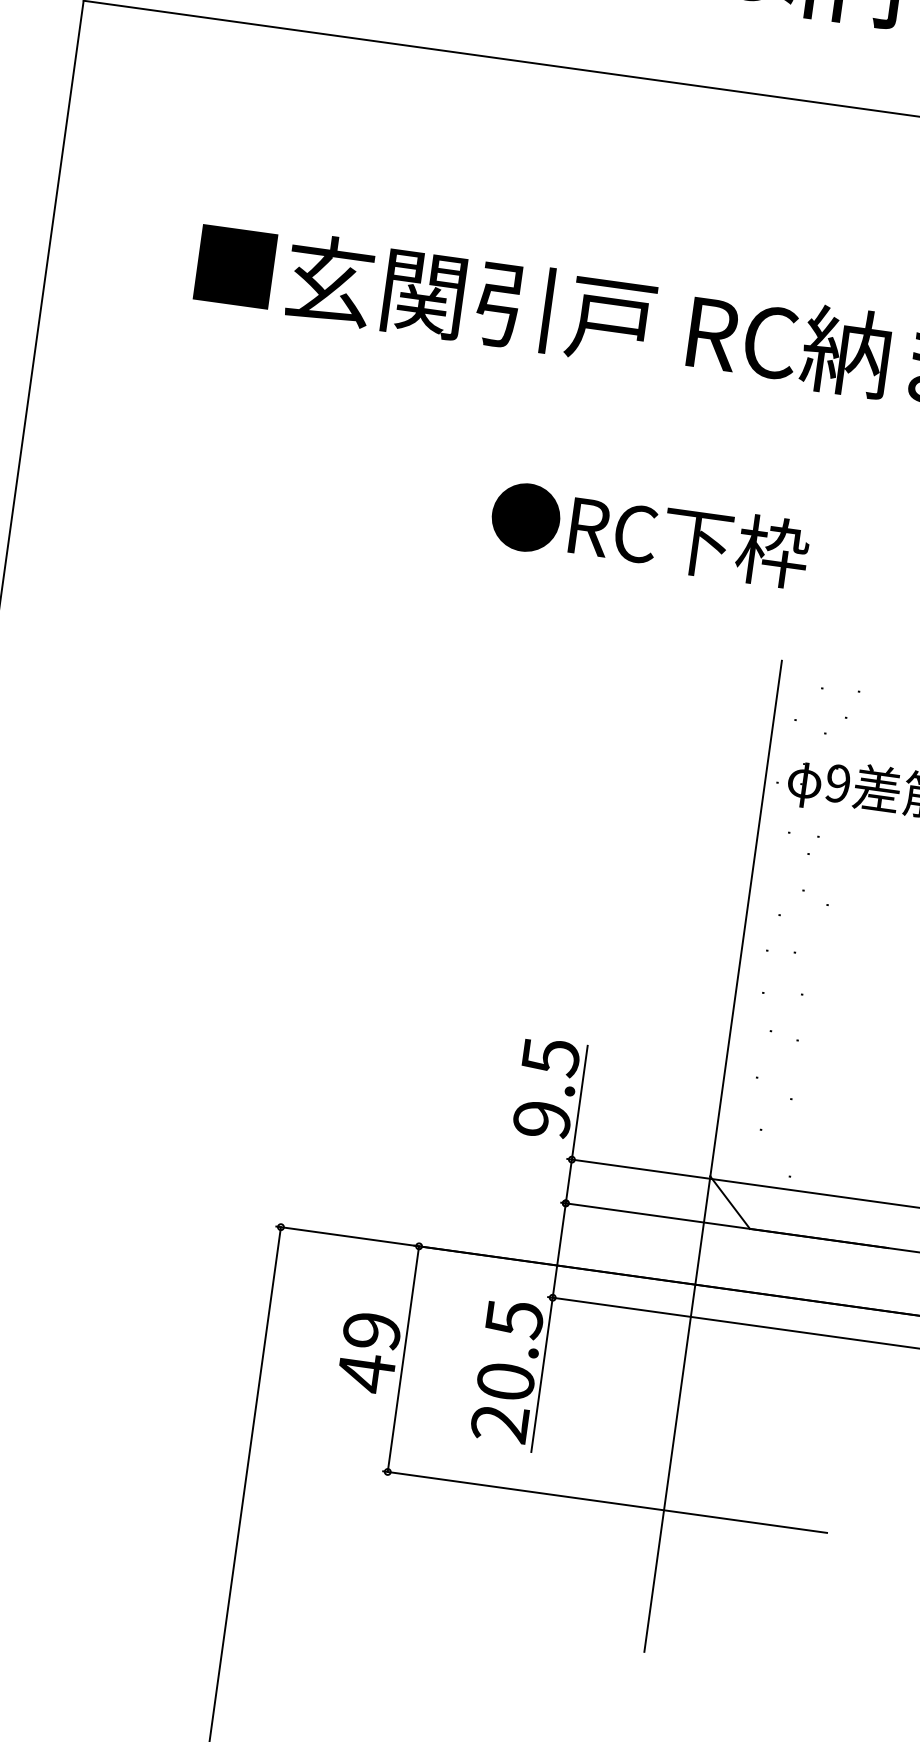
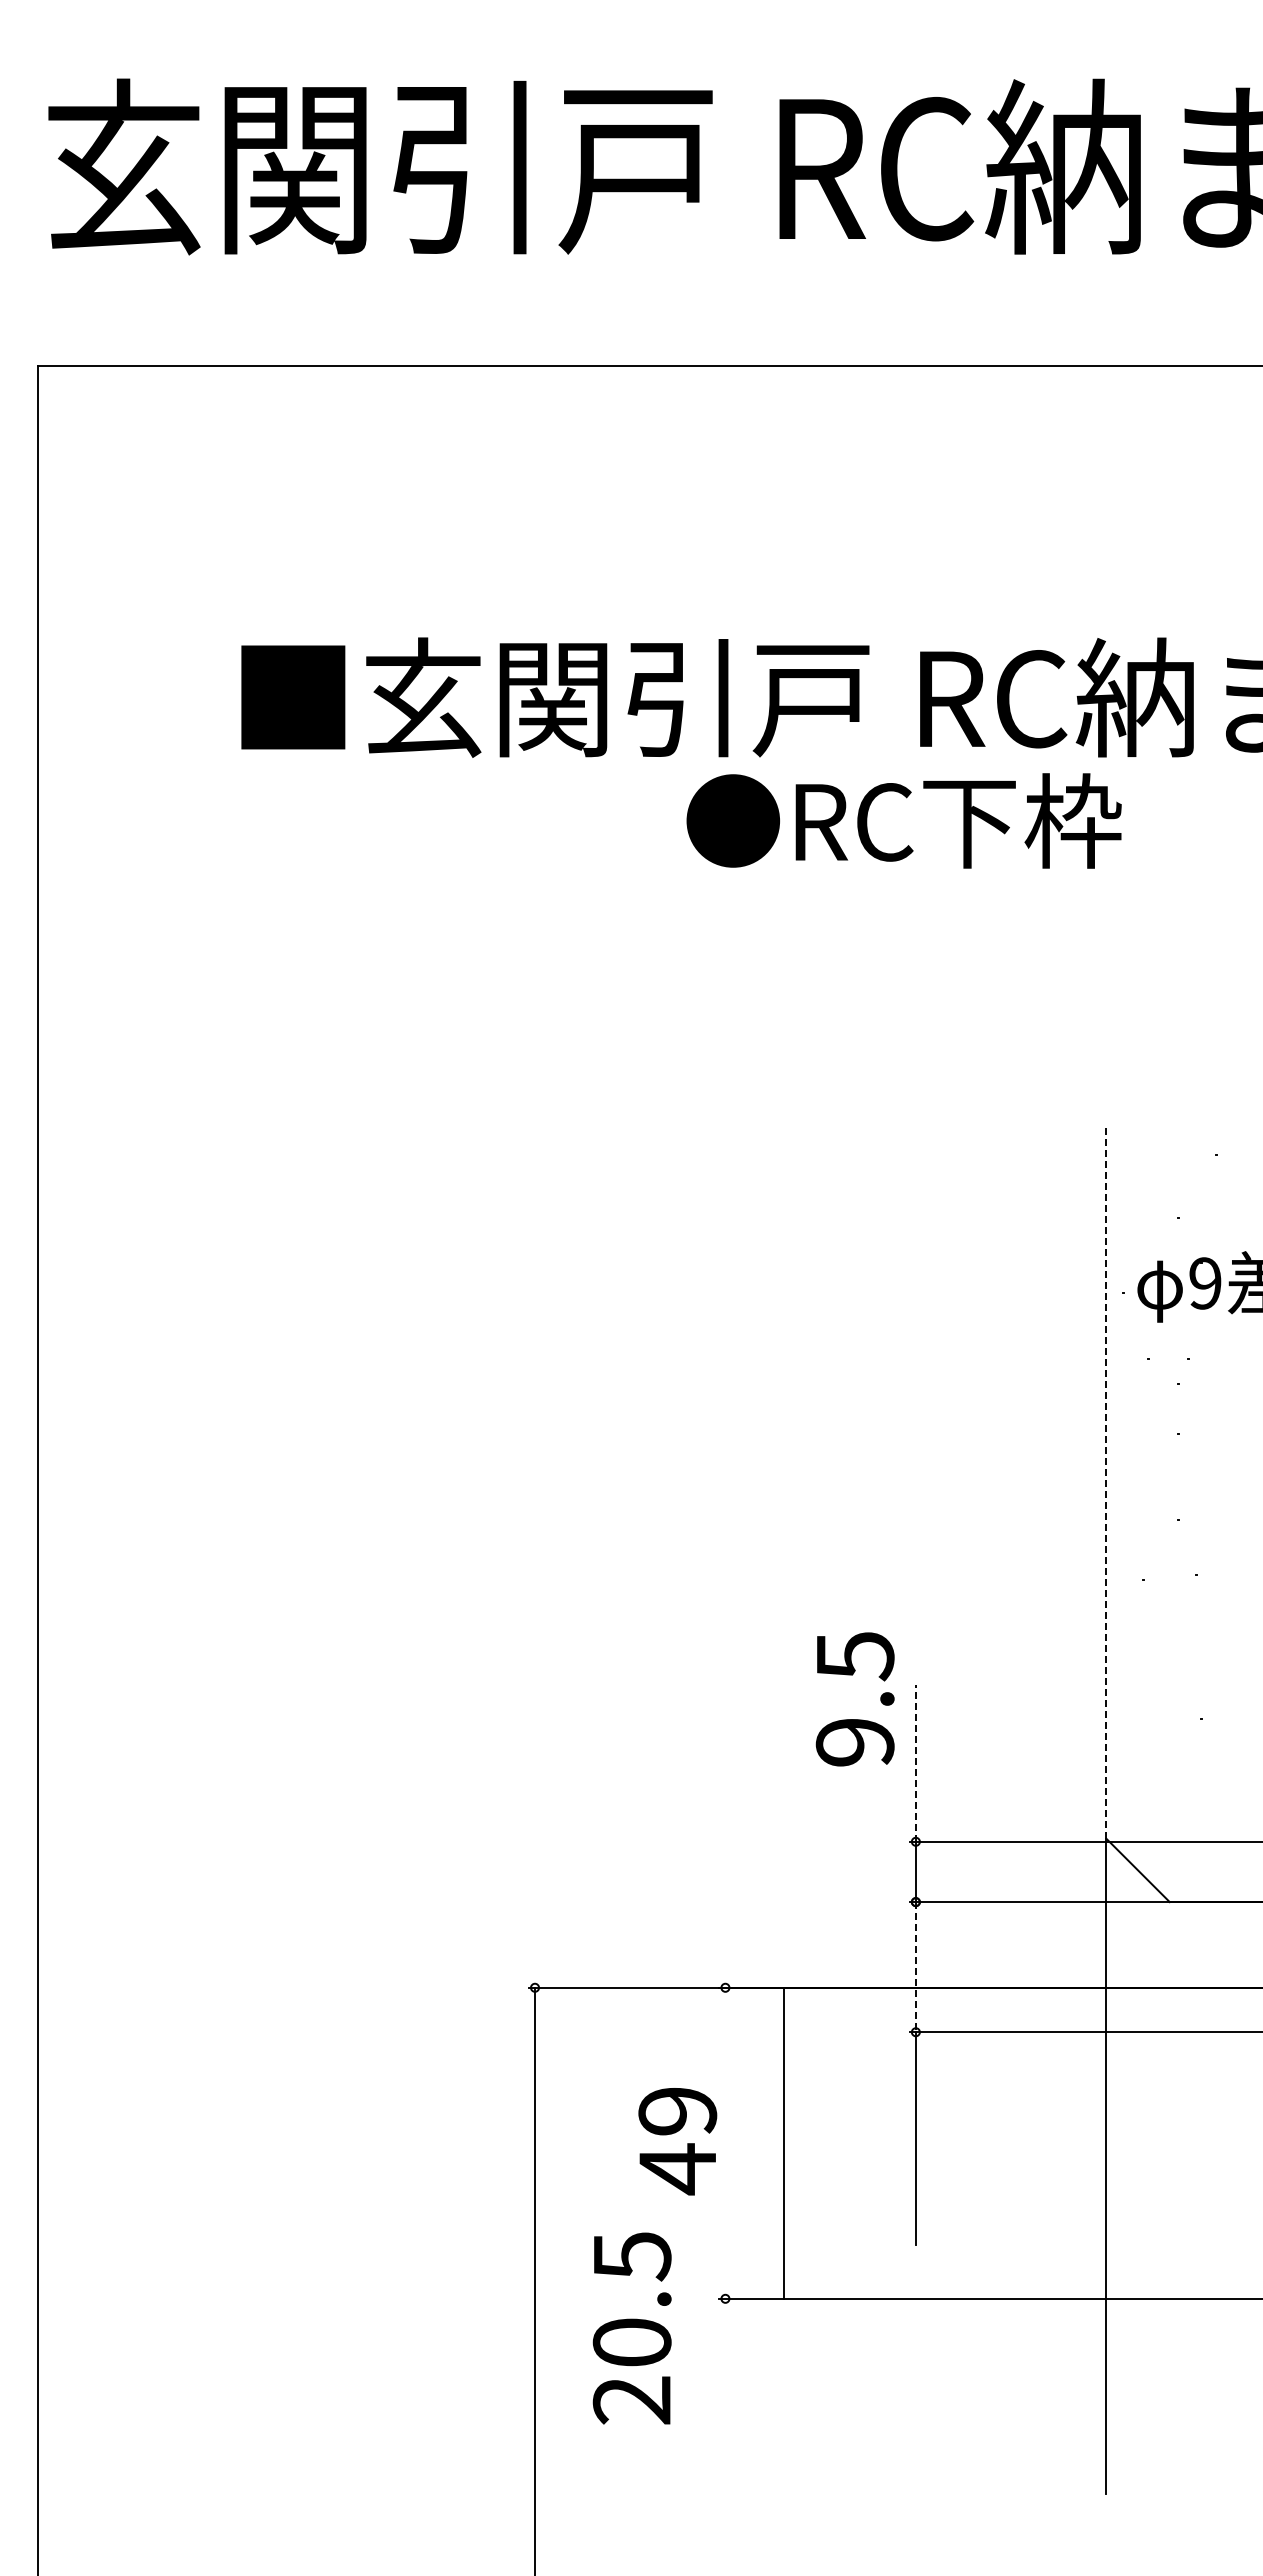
text: (649, 534) -> (903, 820), moved
line: (746, 918) -> (1106, 1483), solid -> dashed
text: (546, 1088) -> (854, 1699), moved
line: (579, 1102) -> (915, 1762), solid -> dashed
line: (558, 1250) -> (915, 1967), solid -> dashed
line: (403, 1358) -> (784, 2142), moved
text: (506, 1371) -> (631, 2328), moved

